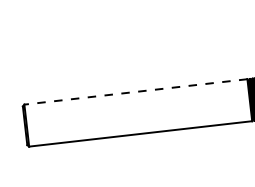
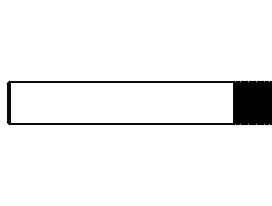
line: (135, 91) -> (121, 81), dashed -> solid

